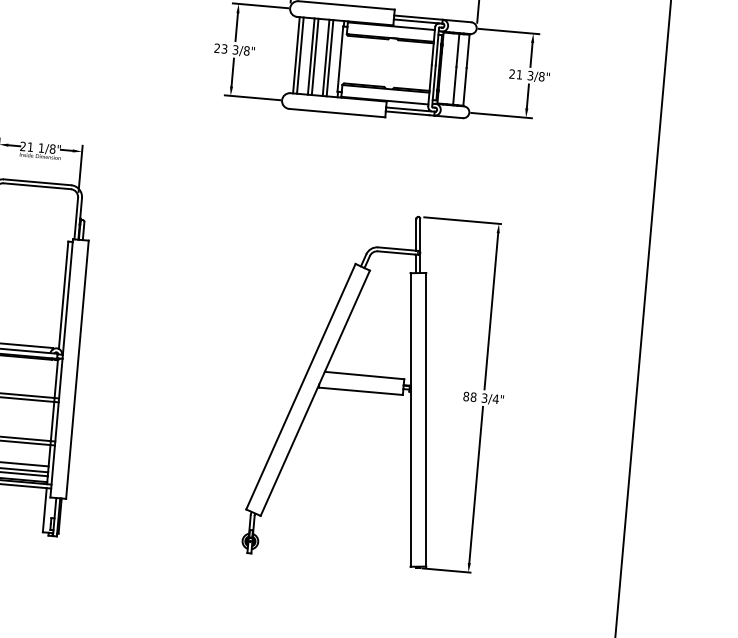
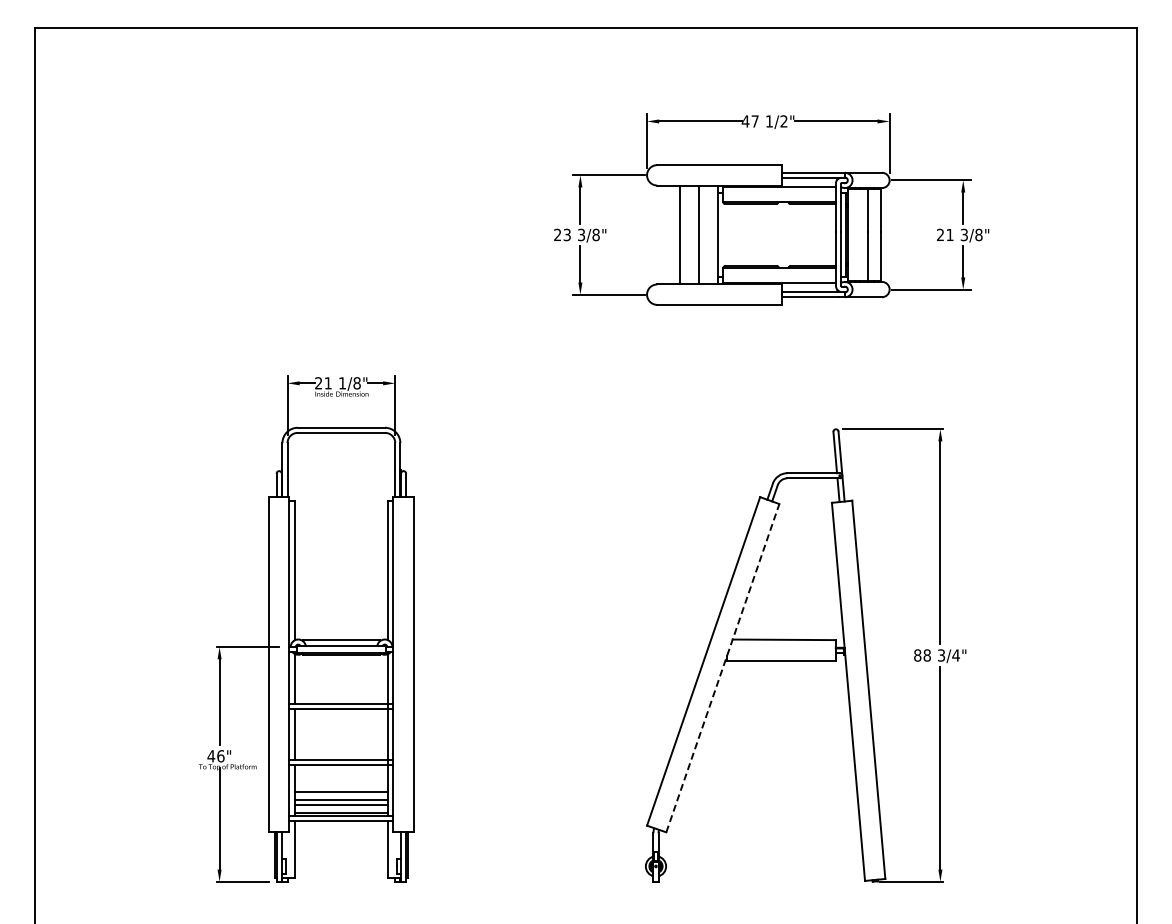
line: (296, 54) -> (660, 234), removed
line: (300, 55) -> (665, 234), removed
line: (314, 56) -> (684, 234), removed
line: (330, 57) -> (704, 234), removed
line: (315, 393) -> (722, 668), solid -> dashed

